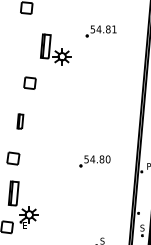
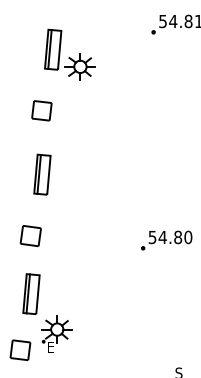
part: (55, 49) -> (69, 54), moved
part: (29, 82) -> (41, 109), moved
part: (20, 121) -> (42, 174), size x1.67

